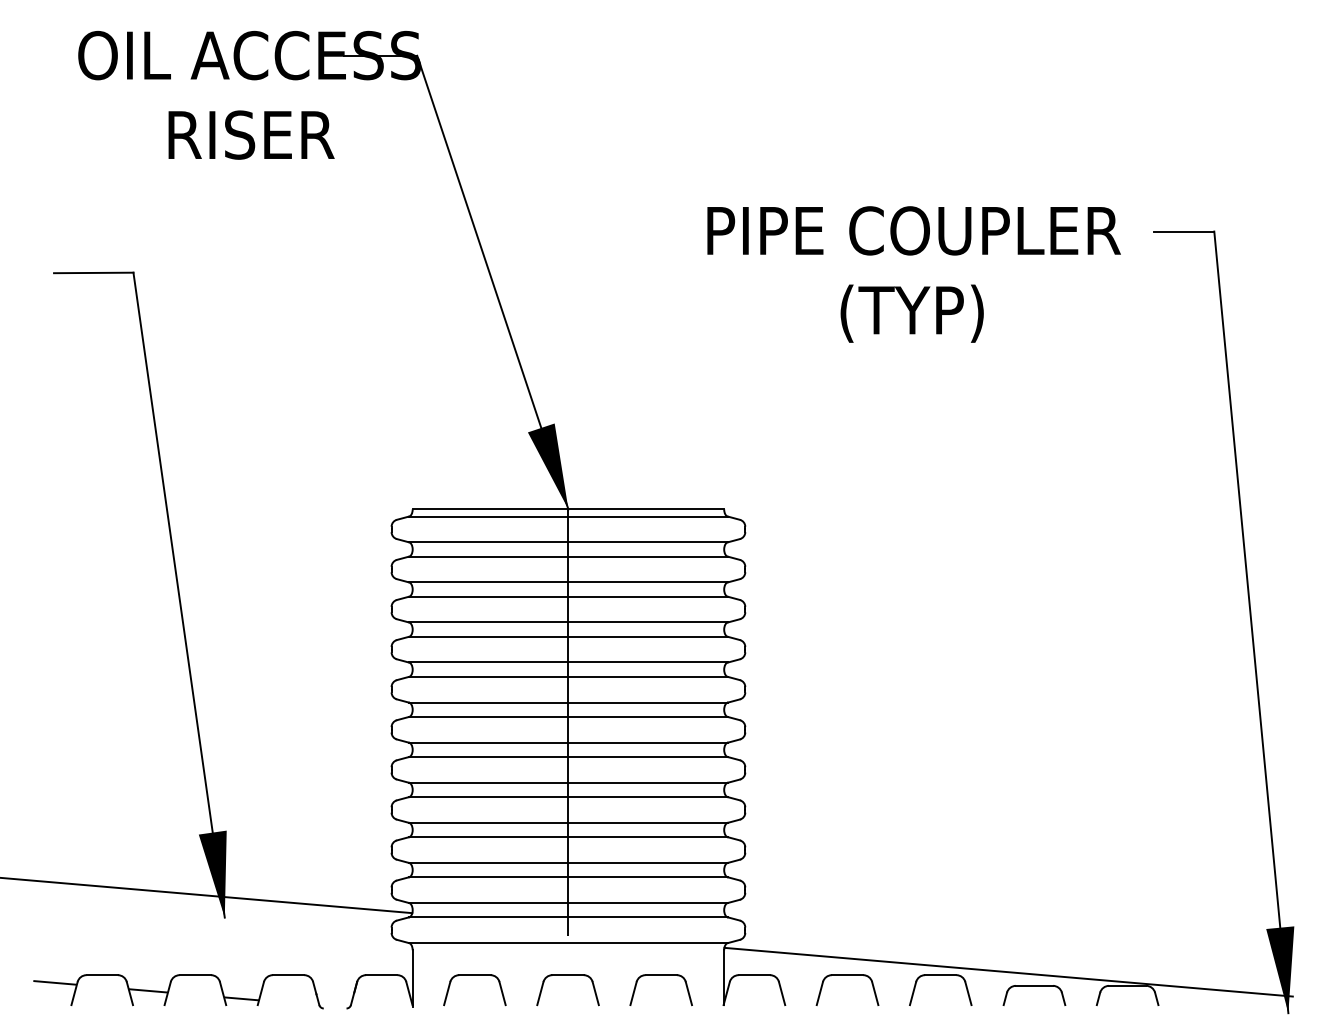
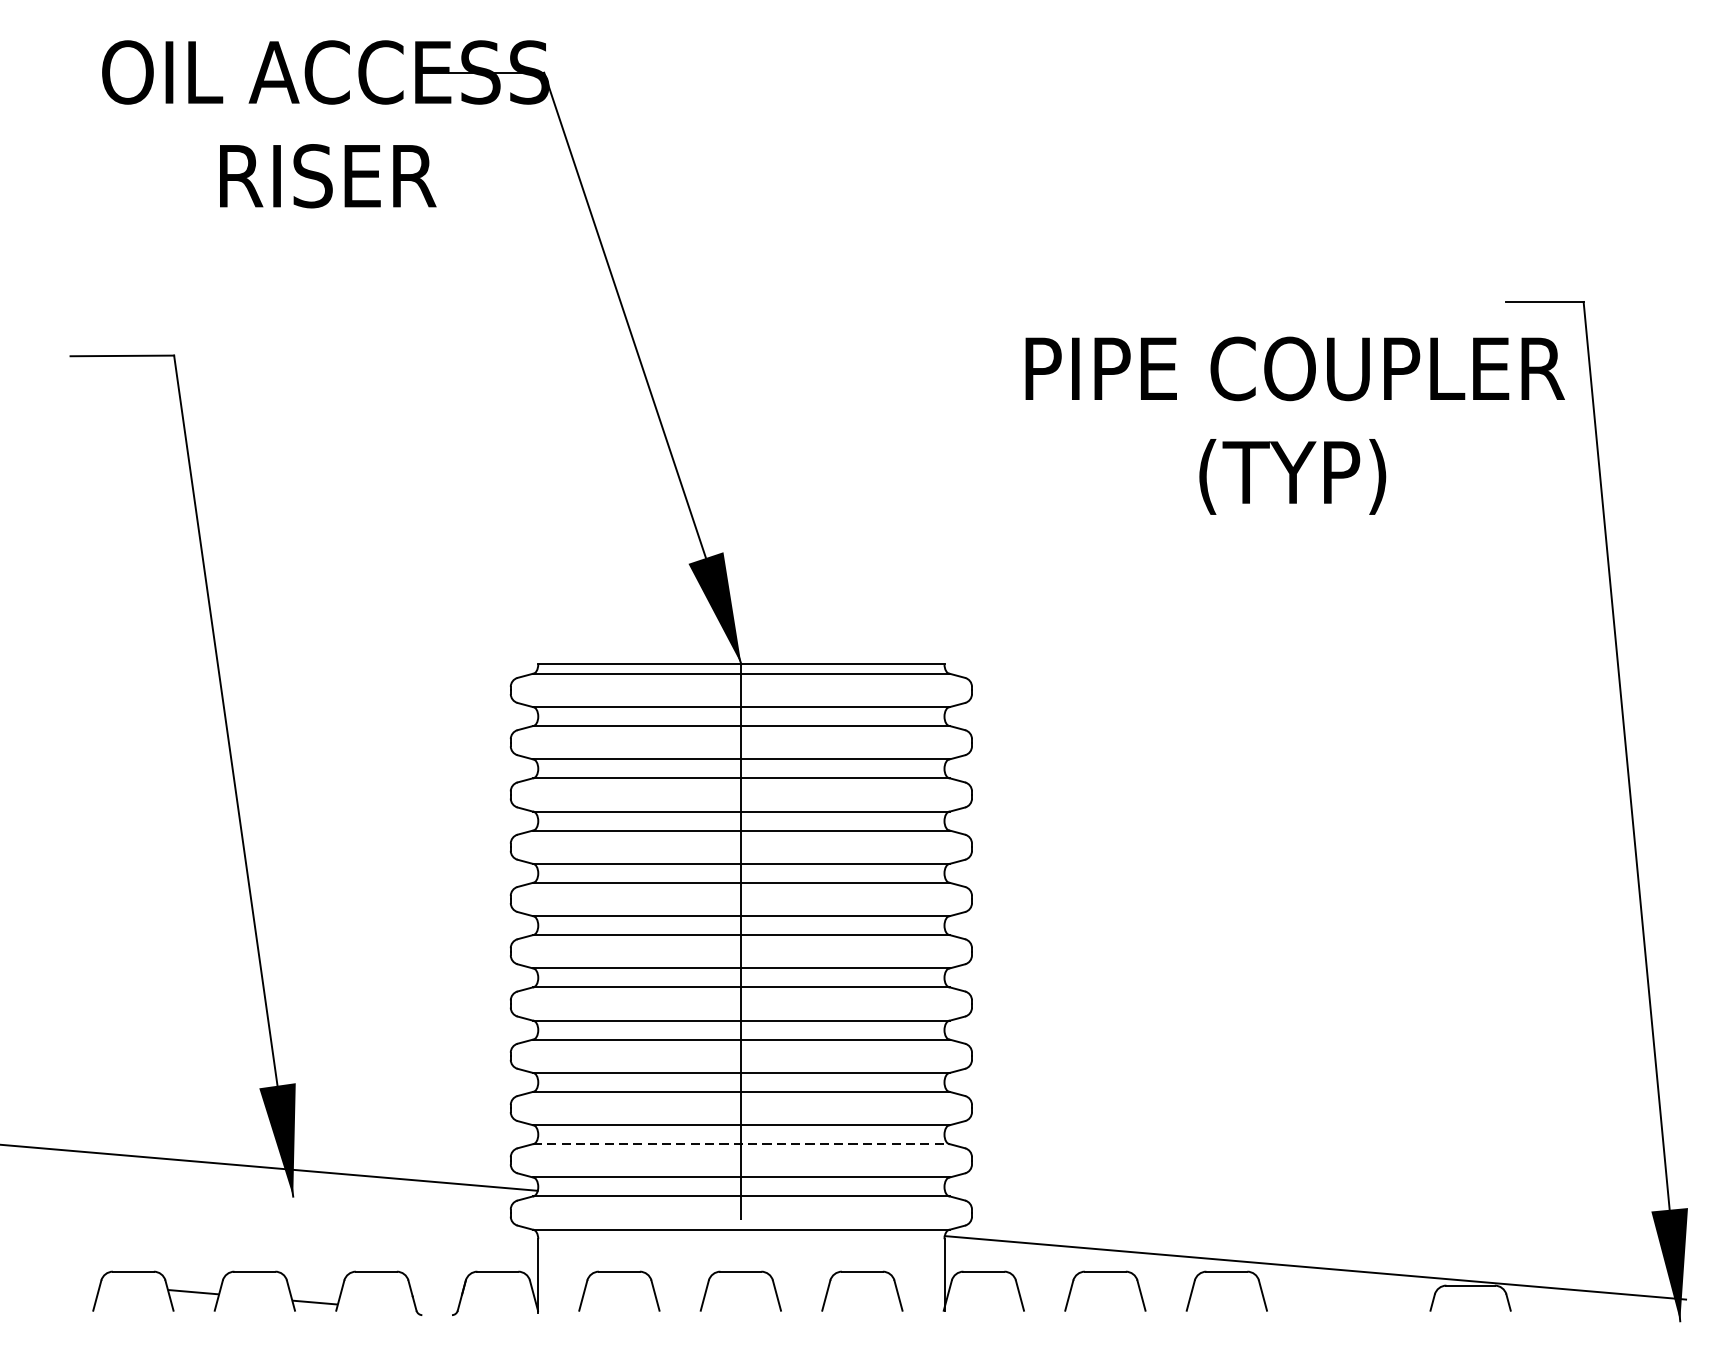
text: (913, 274) -> (1294, 425), moved
line: (568, 877) -> (741, 1144), solid -> dashed
line: (54, 982) -> (71, 1281), removed
part: (1034, 986) -> (1349, 1286), removed

